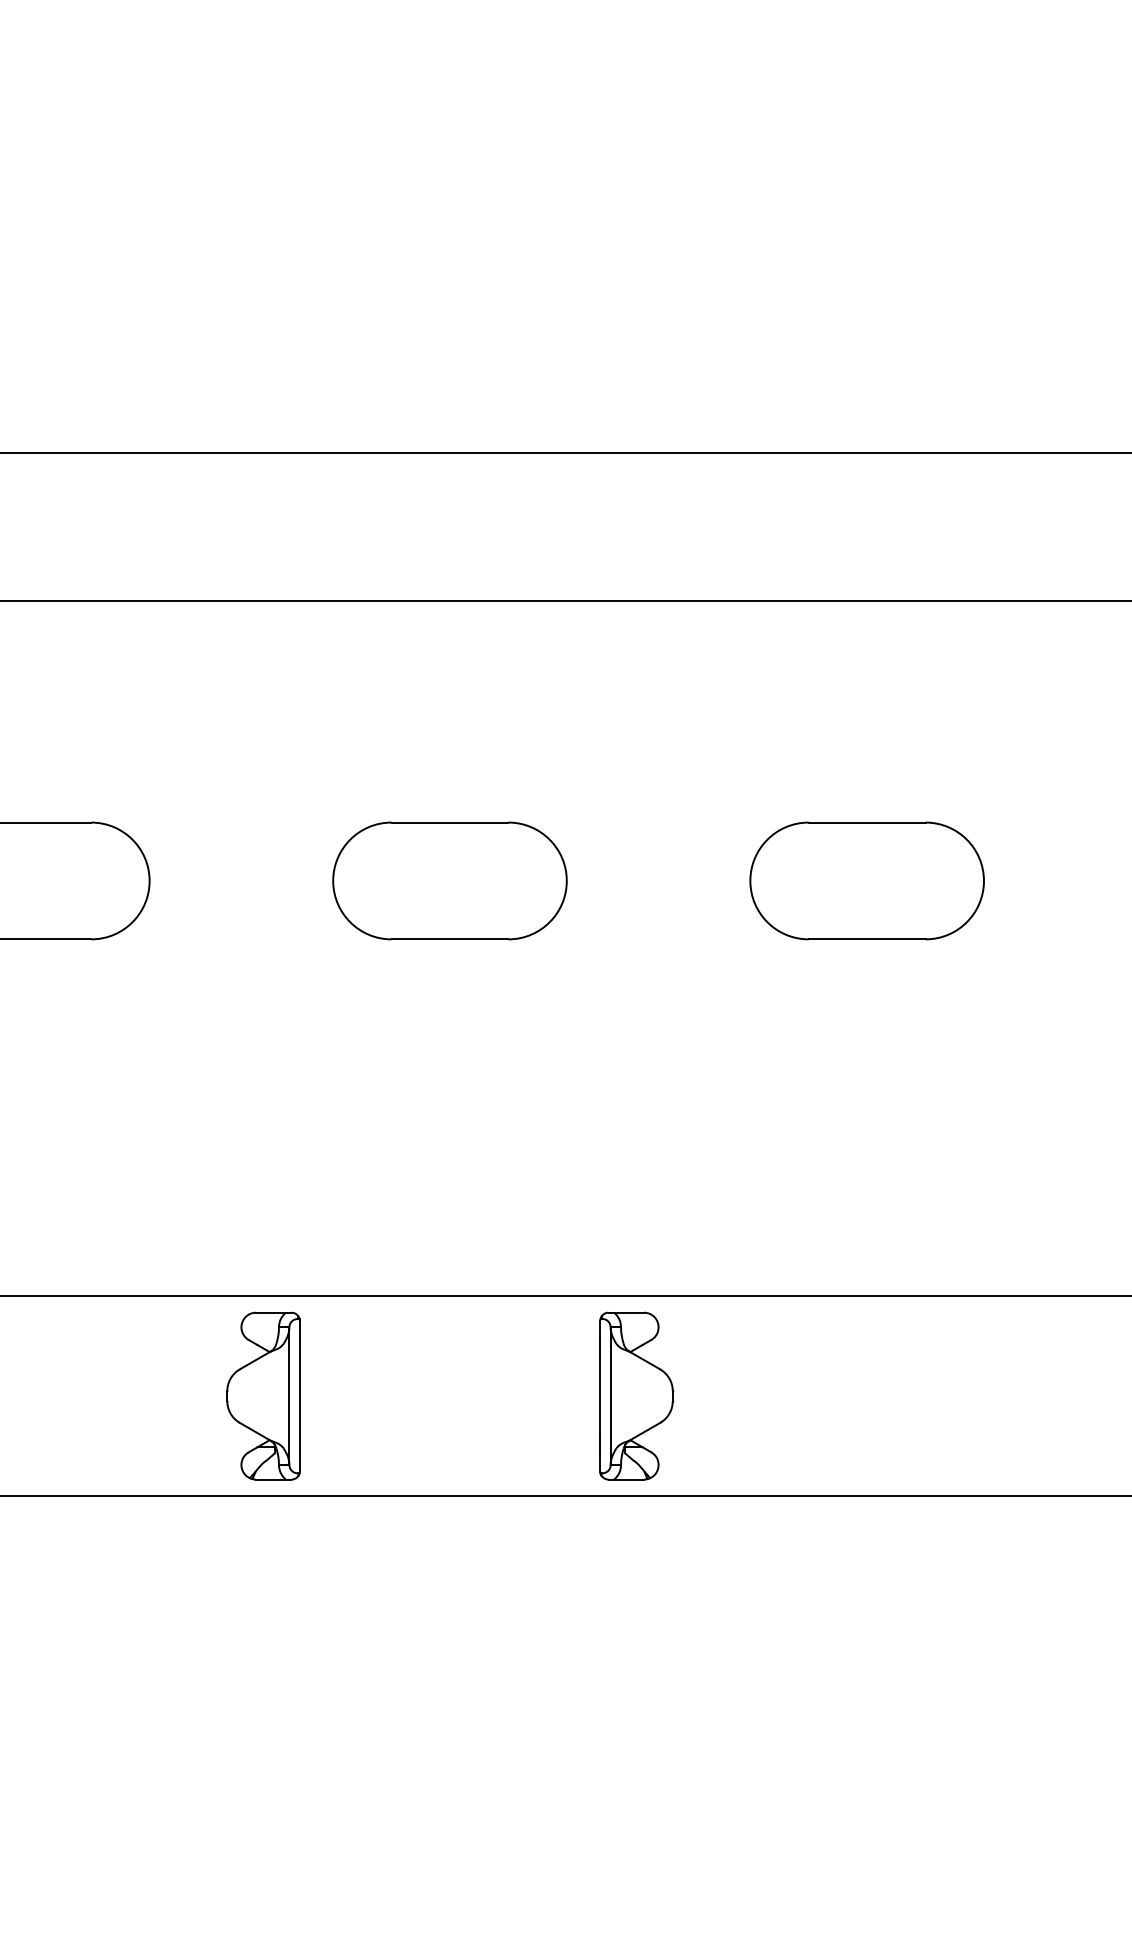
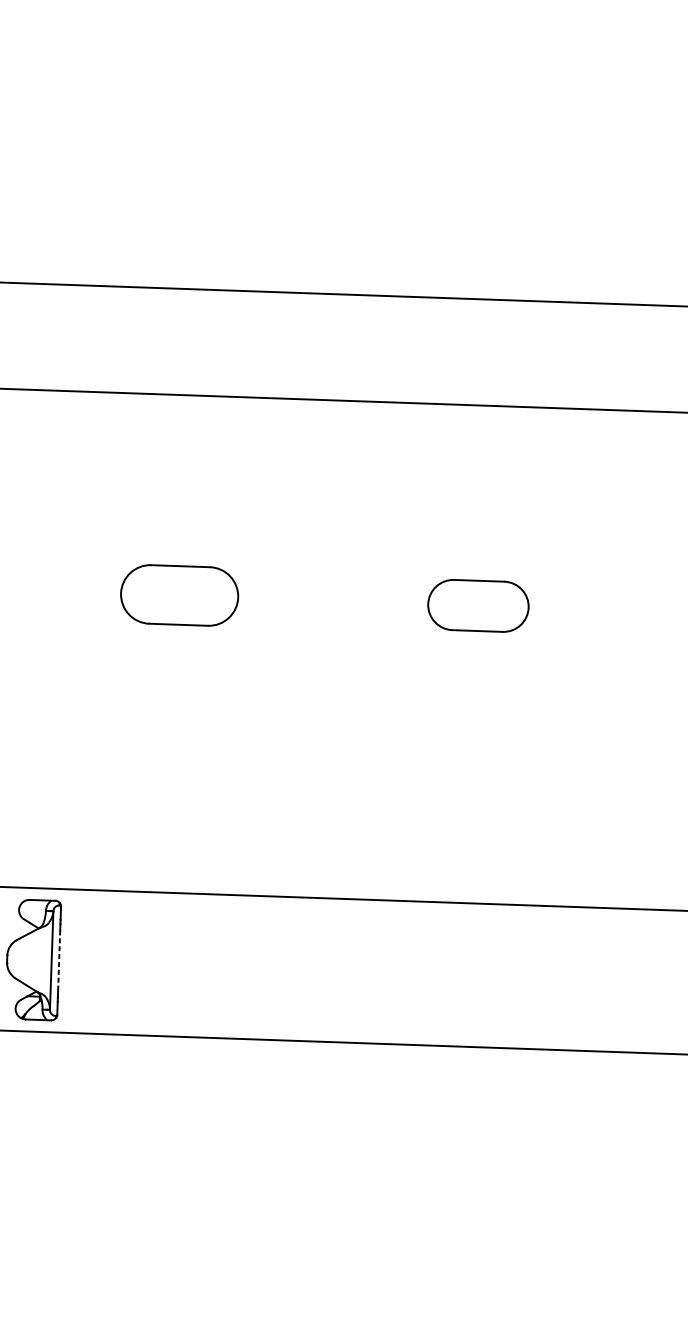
part: (449, 880) -> (179, 595), size x0.7
part: (866, 880) -> (478, 605), size x0.6
part: (636, 1395) -> (300, 968), removed
line: (299, 1396) -> (58, 961), solid -> dashed

